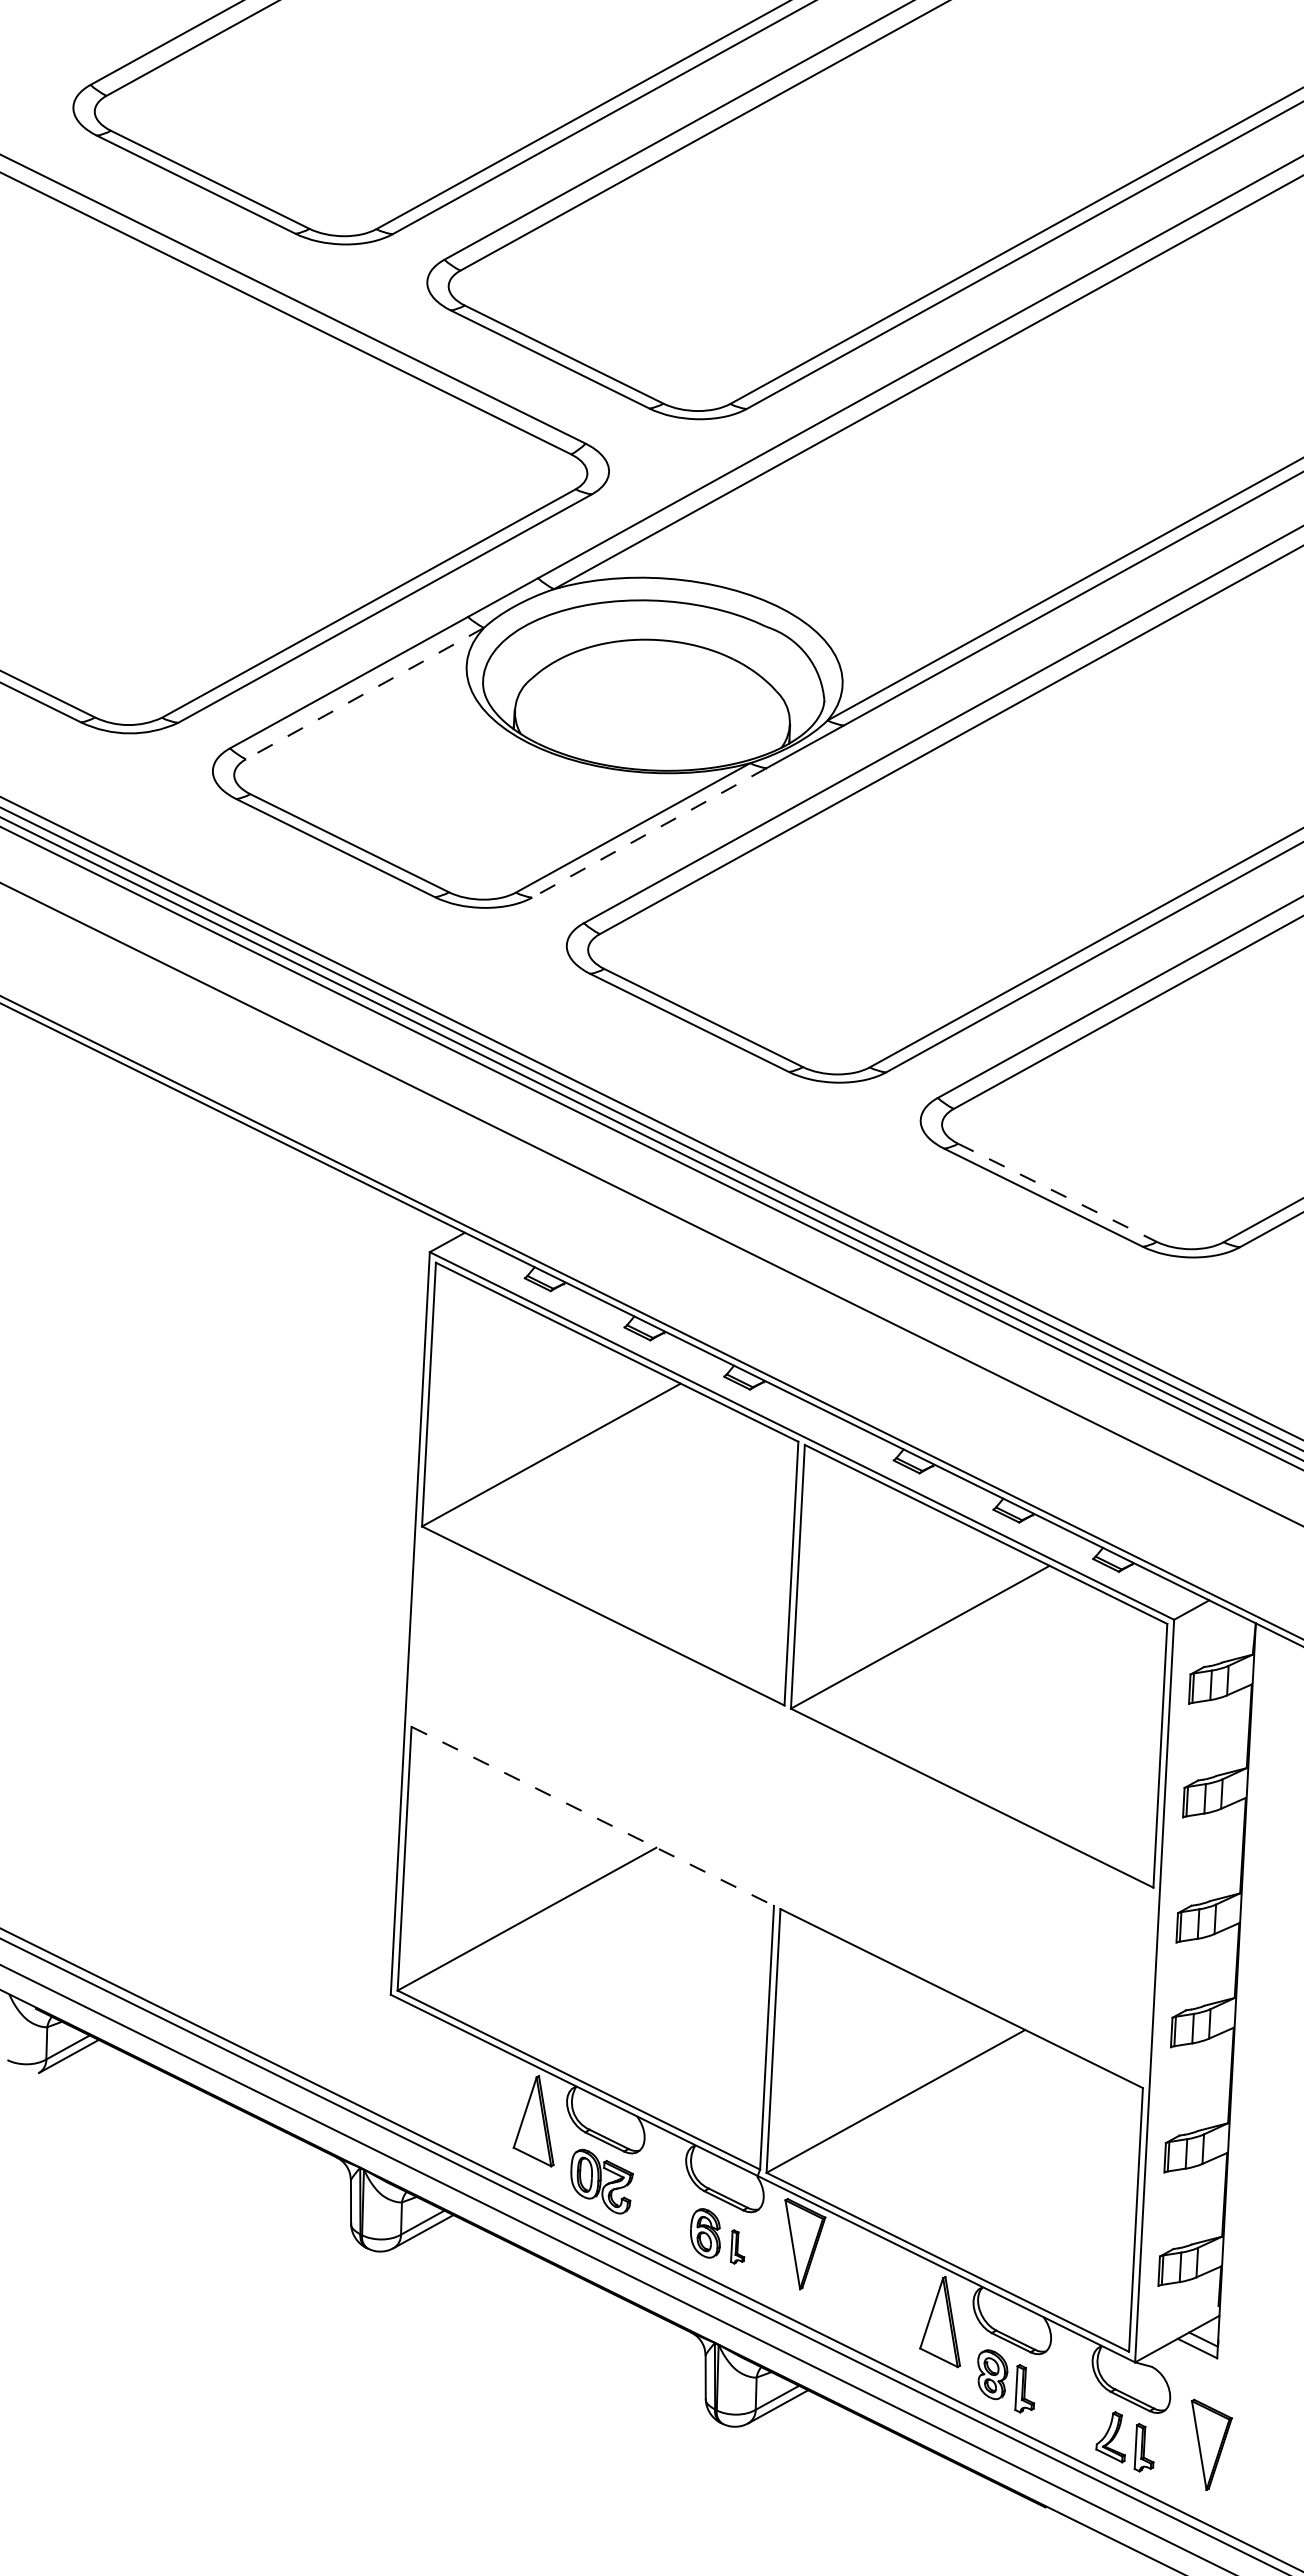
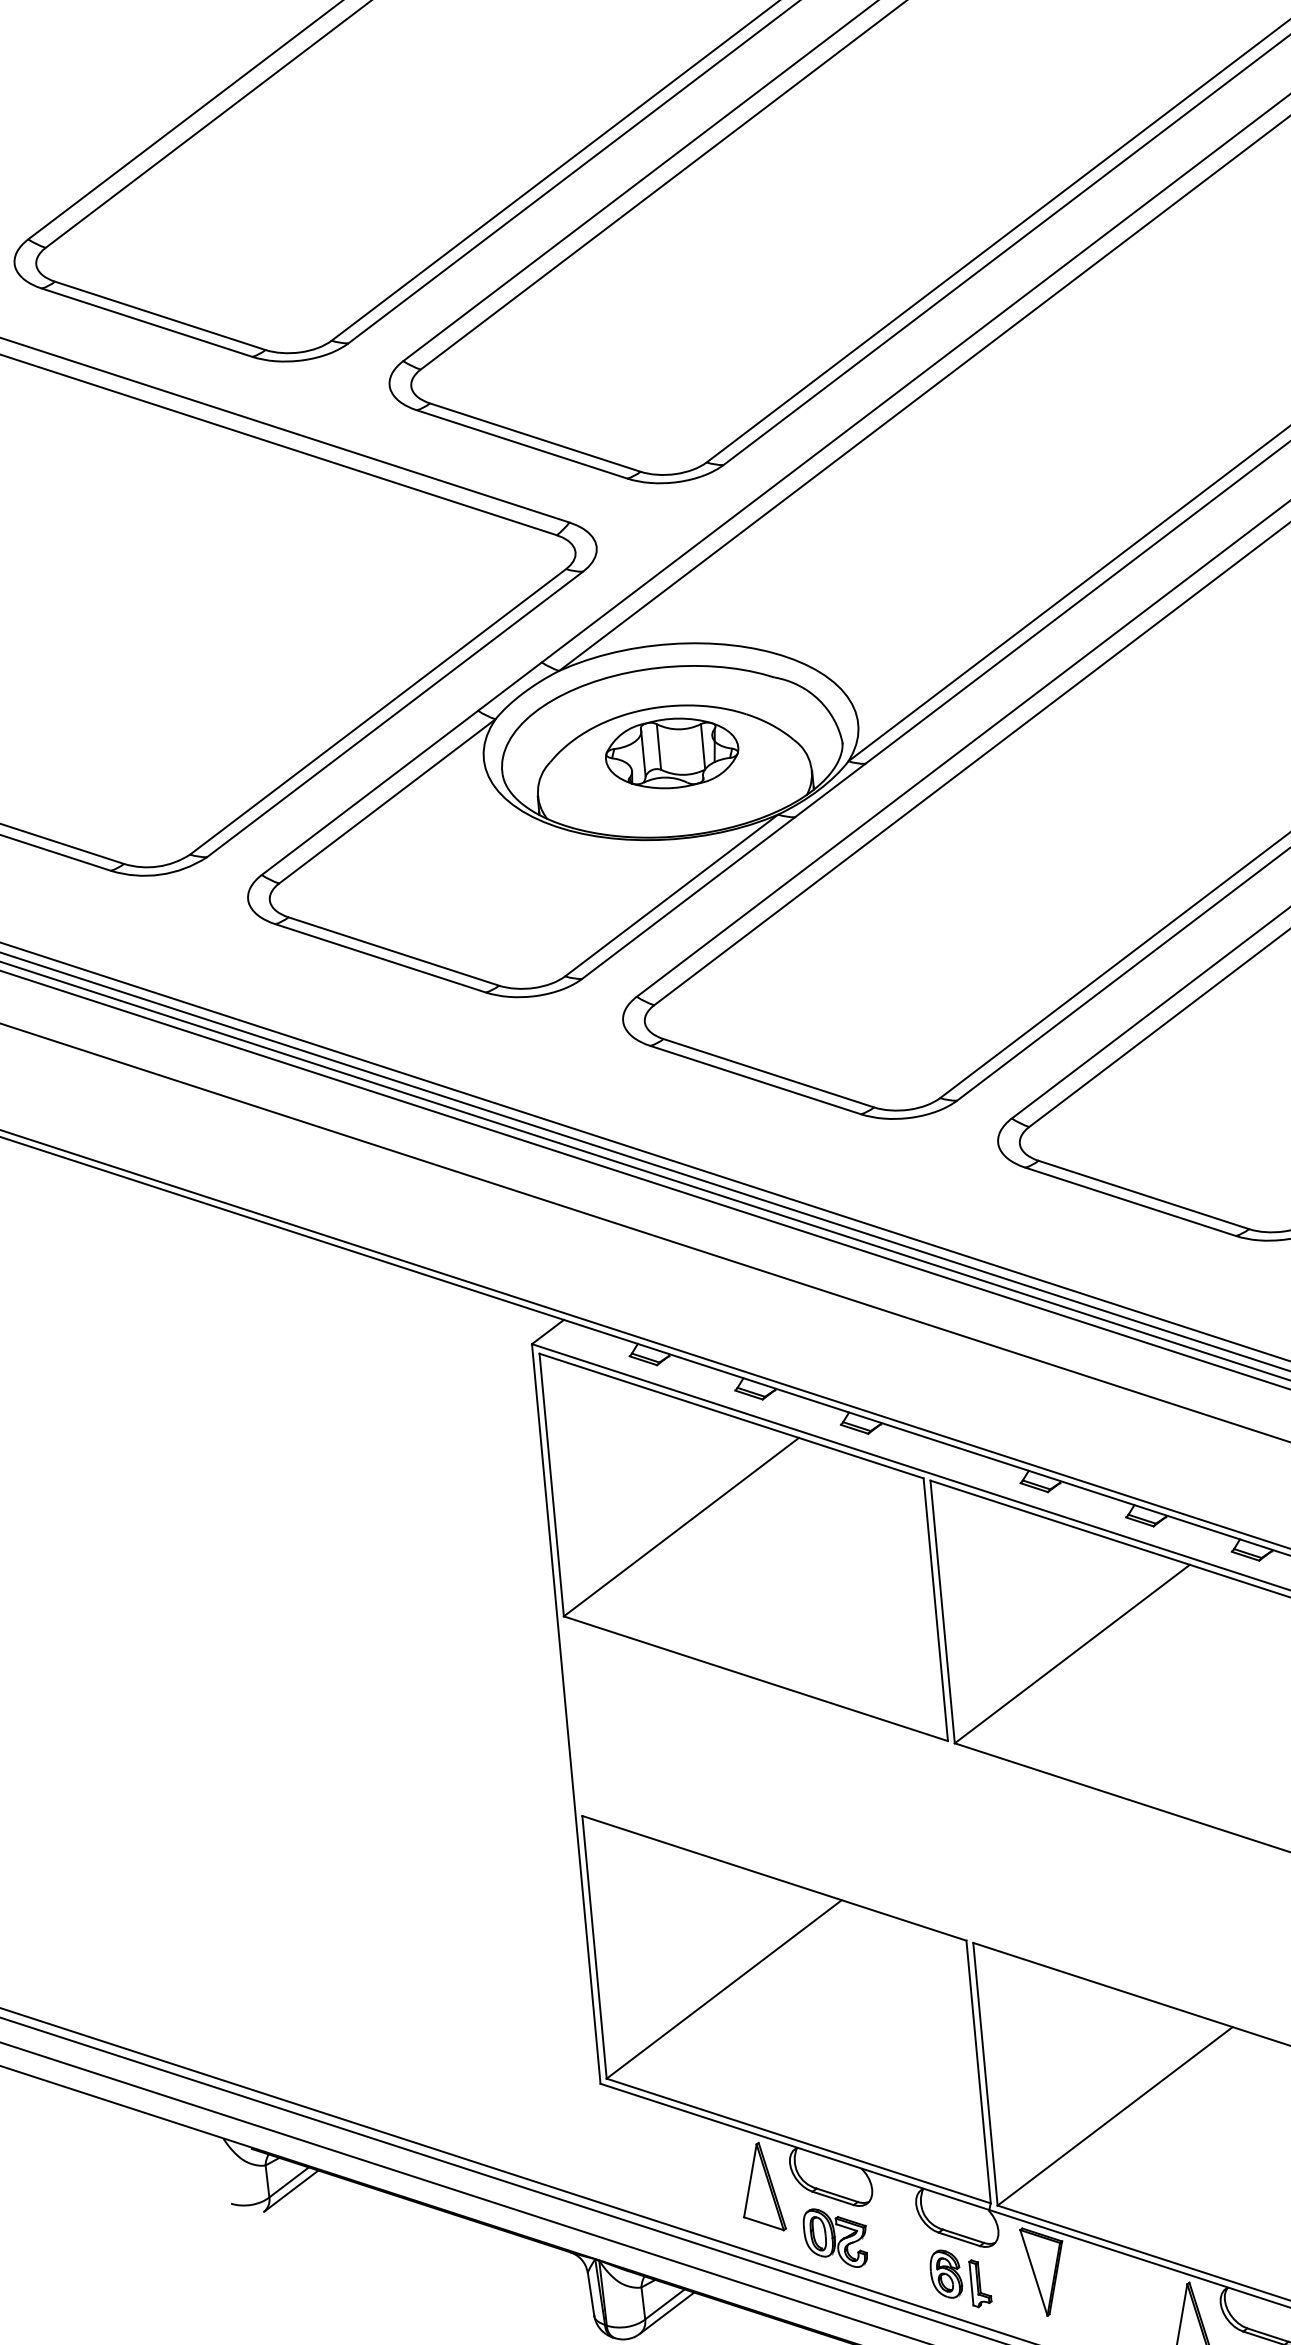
part: (653, 686) -> (671, 752), added
line: (365, 693) -> (387, 801), dashed -> solid
line: (649, 832) -> (688, 897), dashed -> solid
line: (1057, 1192) -> (1143, 1194), dashed -> solid
line: (593, 1816) -> (775, 1878), dashed -> solid
part: (737, 2246) -> (979, 2282), size x1.43

